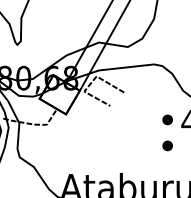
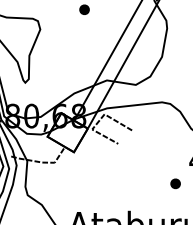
part: (167, 119) -> (175, 157), removed

